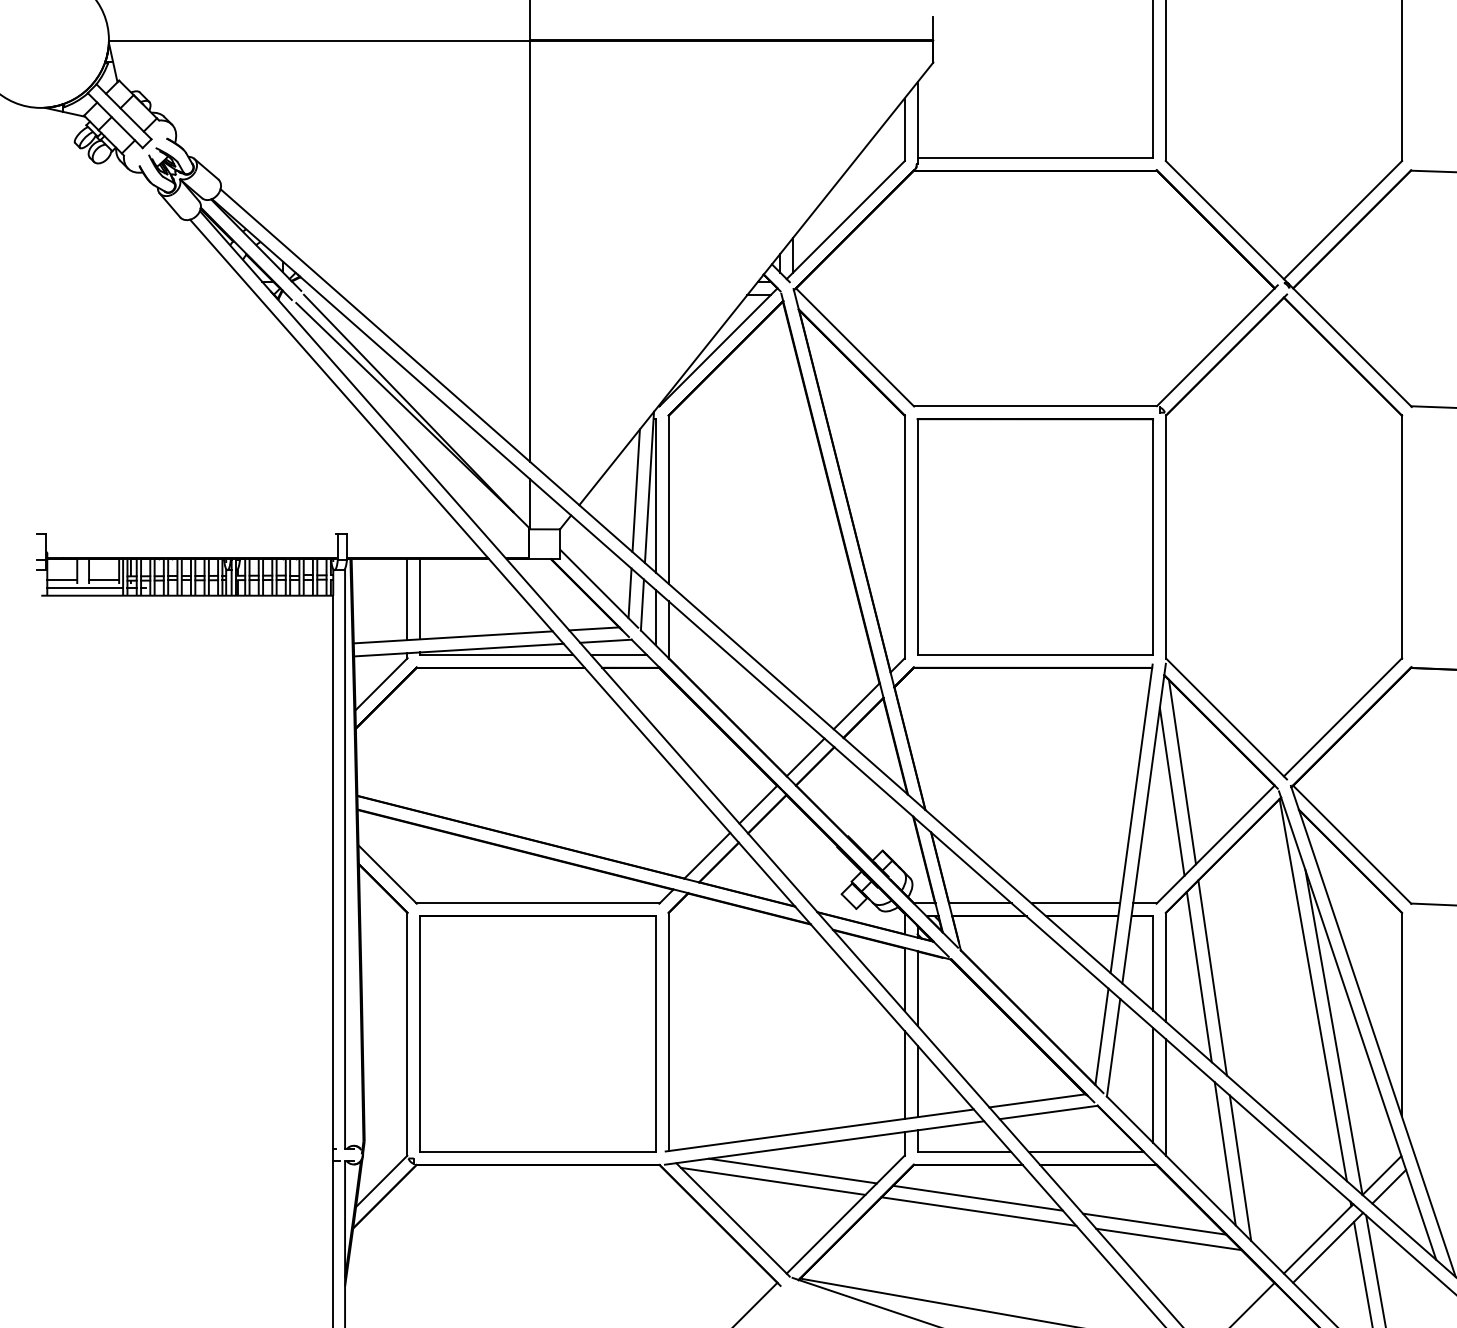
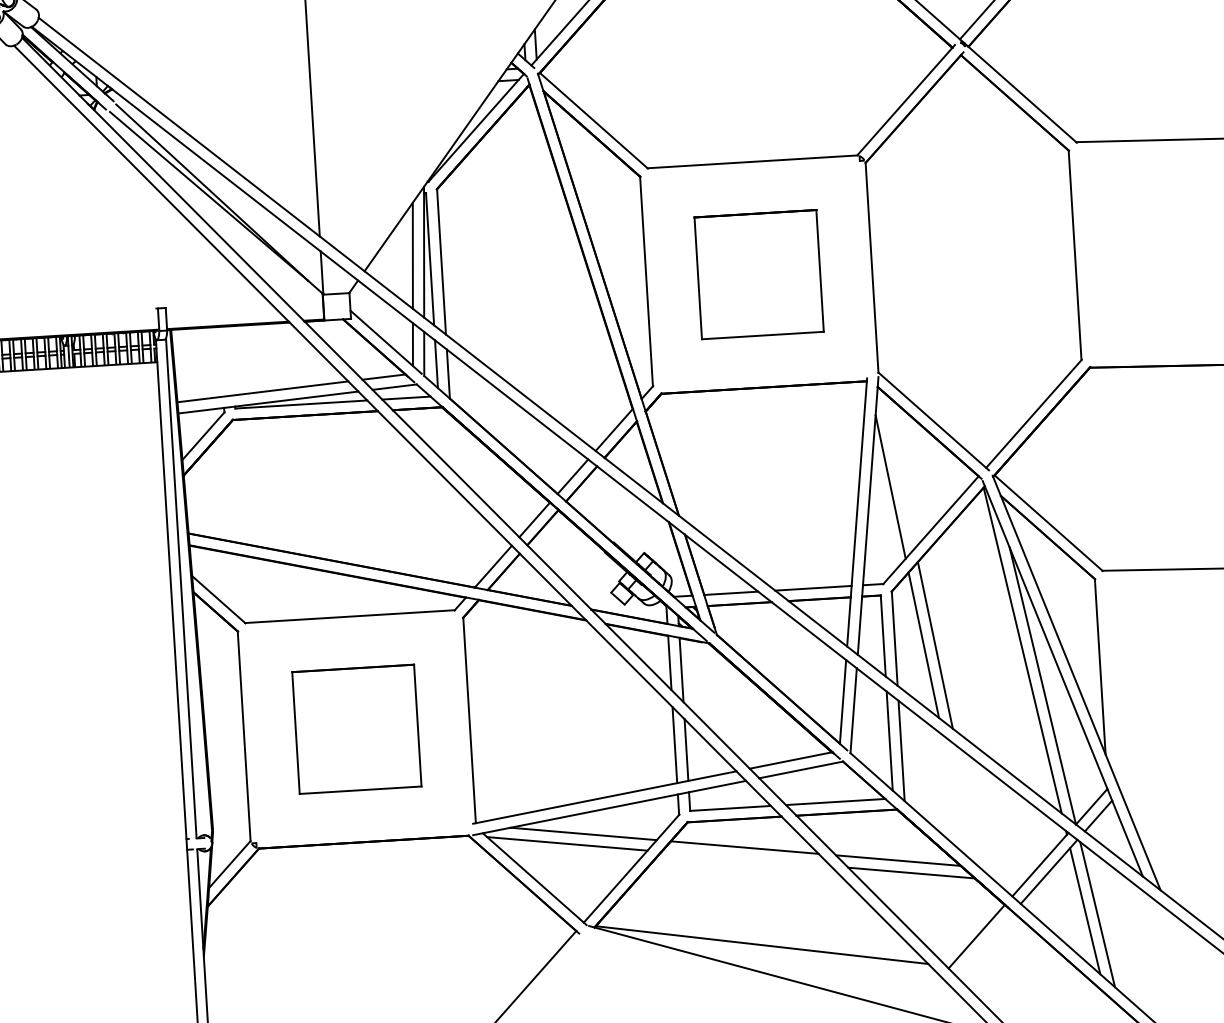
part: (1034, 536) -> (758, 274), size x0.6
line: (407, 599) -> (221, 361), removed
line: (420, 599) -> (232, 360), removed
line: (1182, 771) -> (898, 469), removed
part: (537, 1033) -> (356, 728), size x0.6
line: (1224, 1153) -> (954, 796), removed
line: (1240, 1167) -> (969, 807), removed
line: (978, 1211) -> (745, 858), removed

